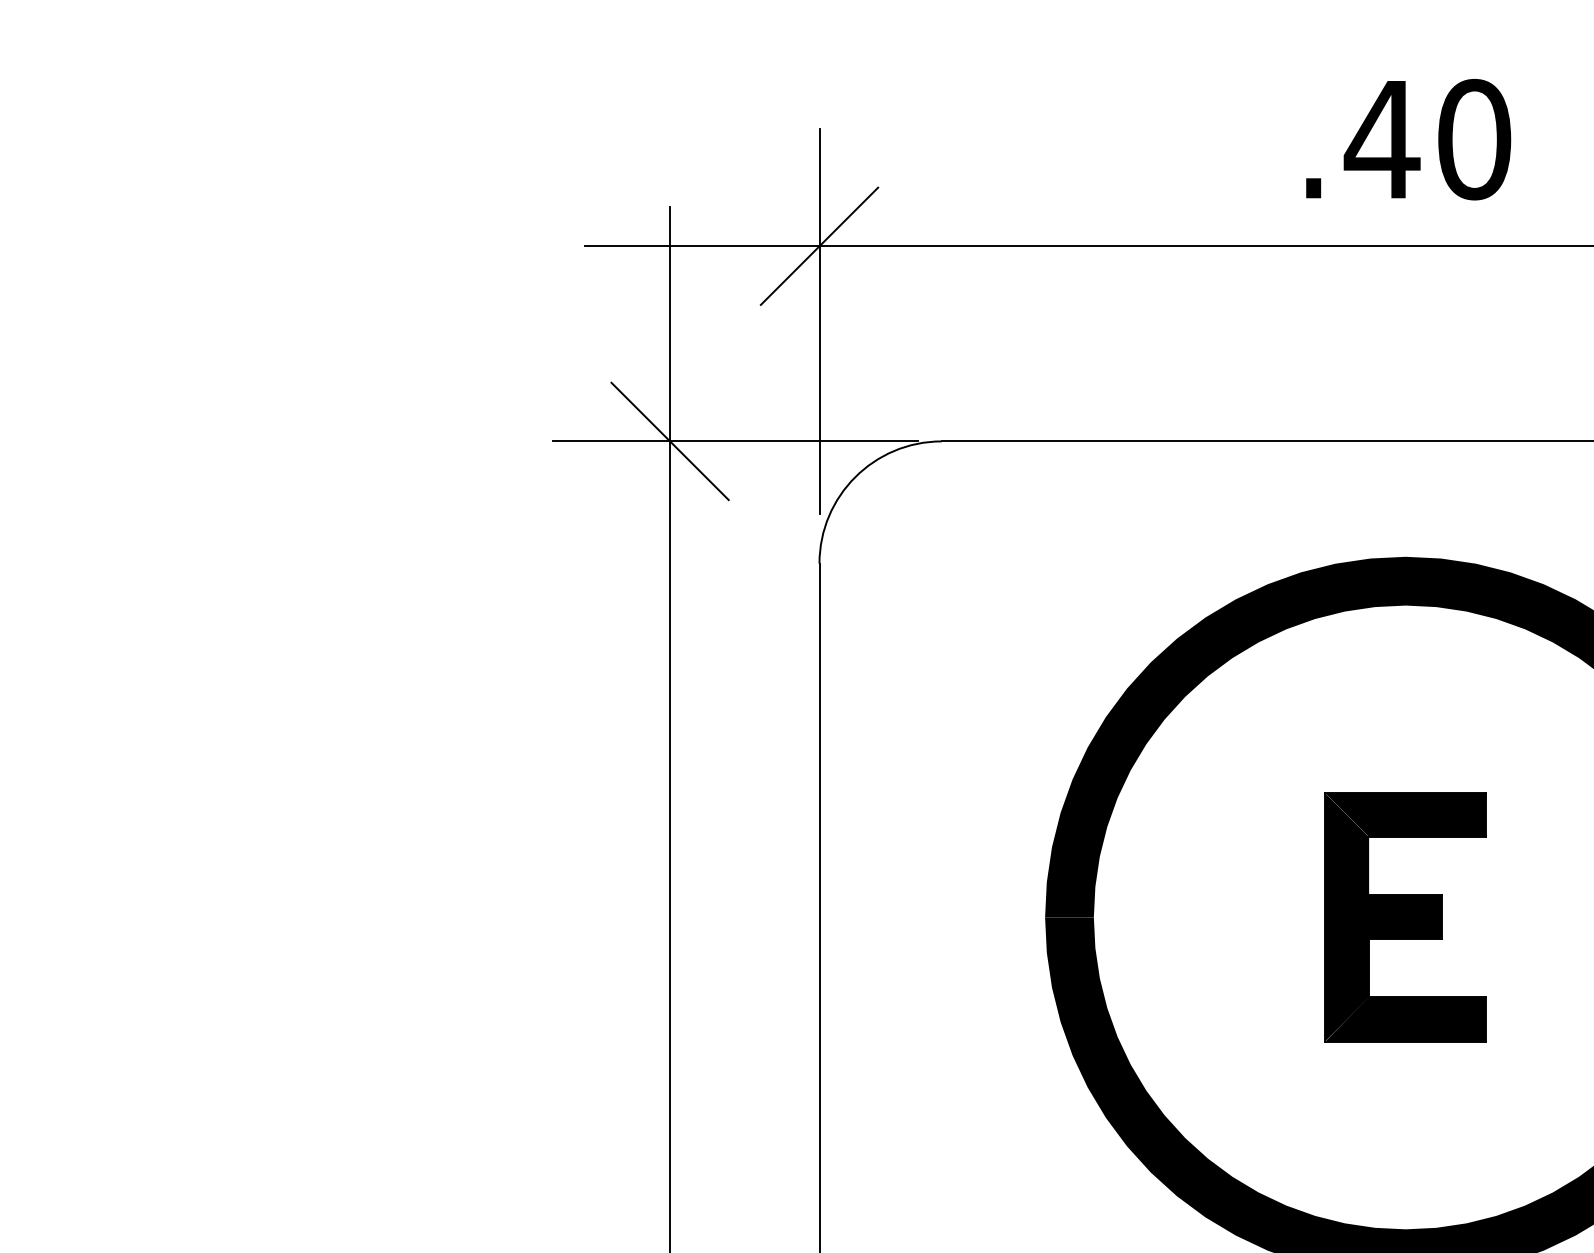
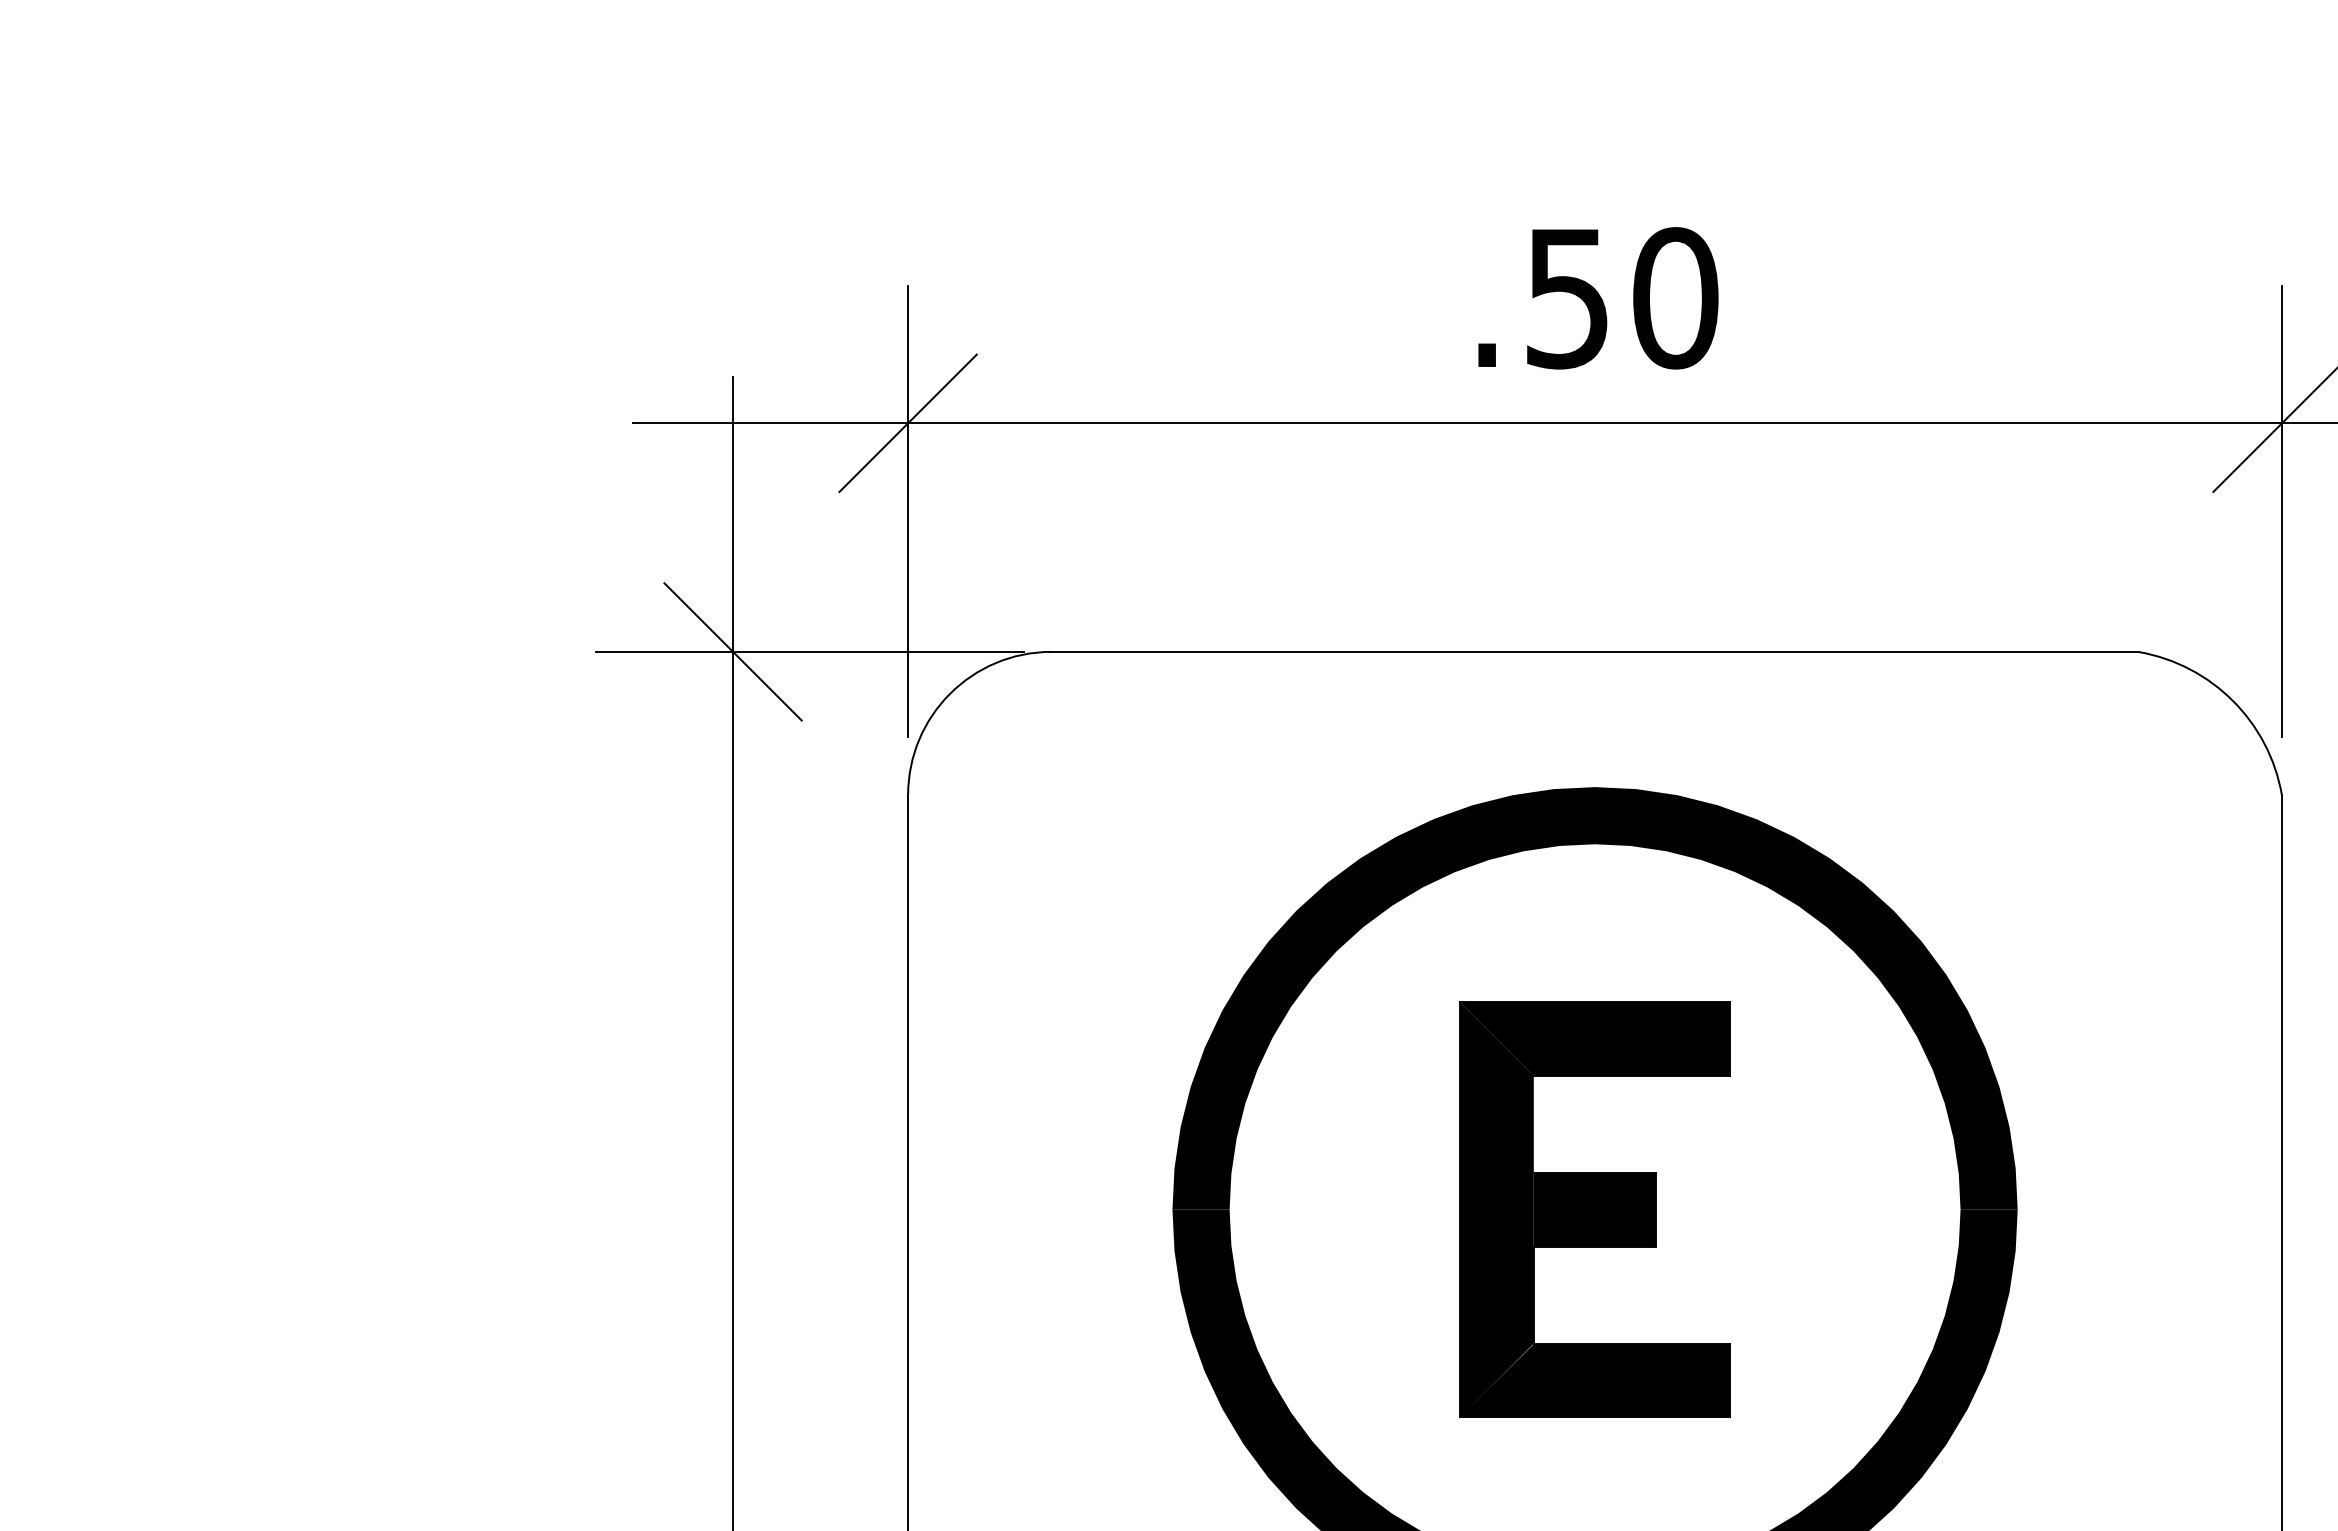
text: (1382, 140) -> (1567, 299), .40 -> .50
part: (1405, 917) -> (1594, 1209), size x1.43

